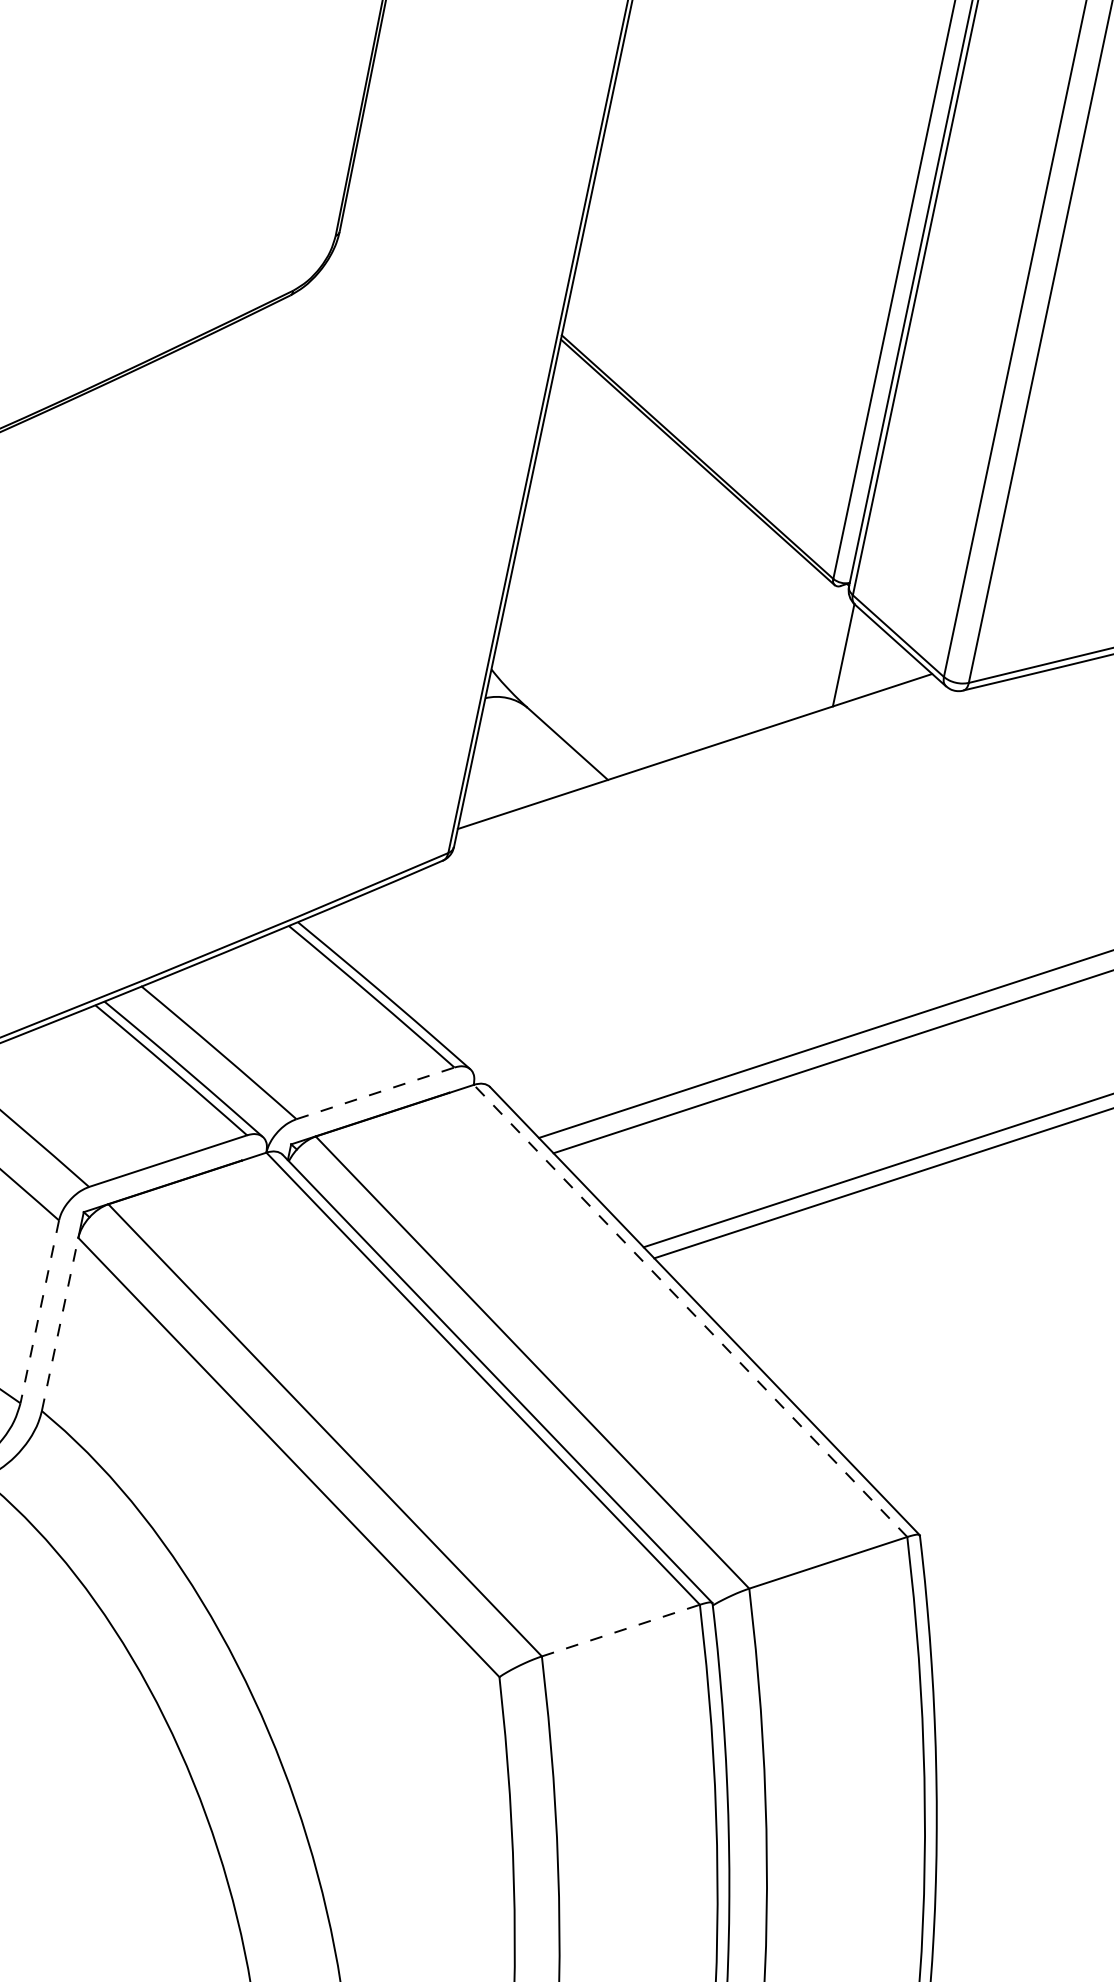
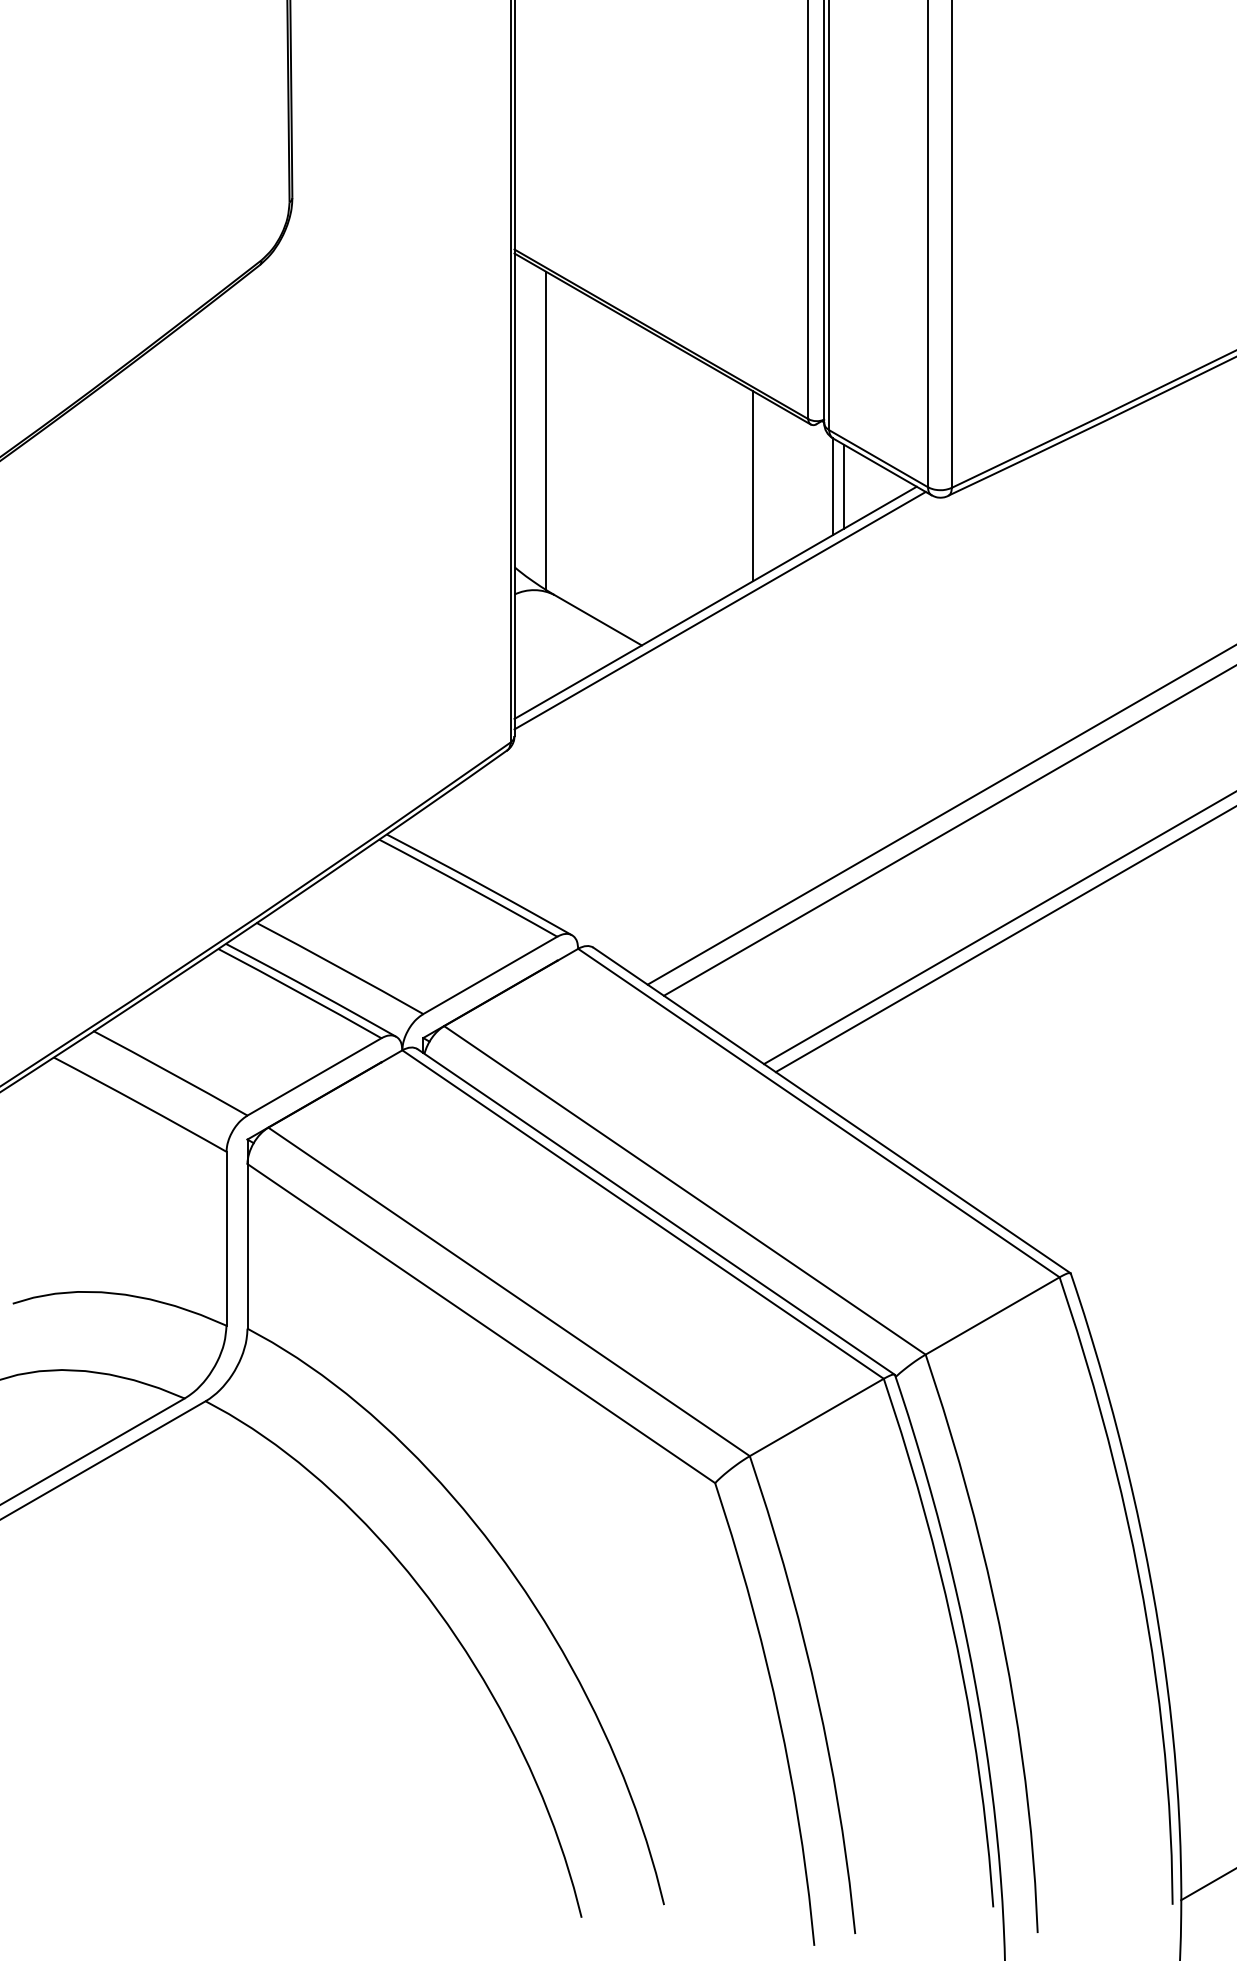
line: (554, 532) -> (545, 430), added
line: (759, 637) -> (752, 486), added
line: (855, 657) -> (843, 486), added
line: (697, 760) -> (719, 610), added
line: (375, 1093) -> (490, 975), dashed -> solid
line: (690, 1310) -> (818, 1112), dashed -> solid
line: (39, 1311) -> (226, 1238), dashed -> solid
line: (60, 1323) -> (247, 1245), dashed -> solid
line: (621, 1630) -> (817, 1417), dashed -> solid

